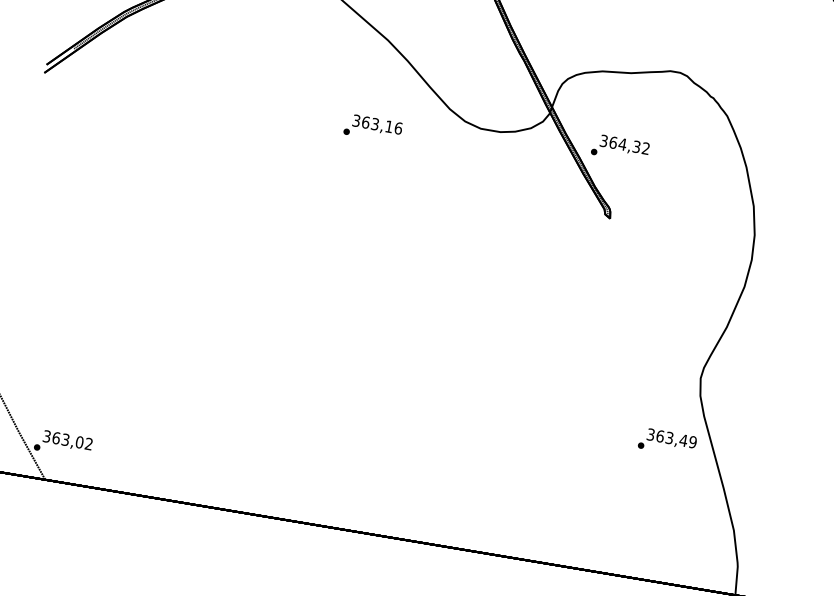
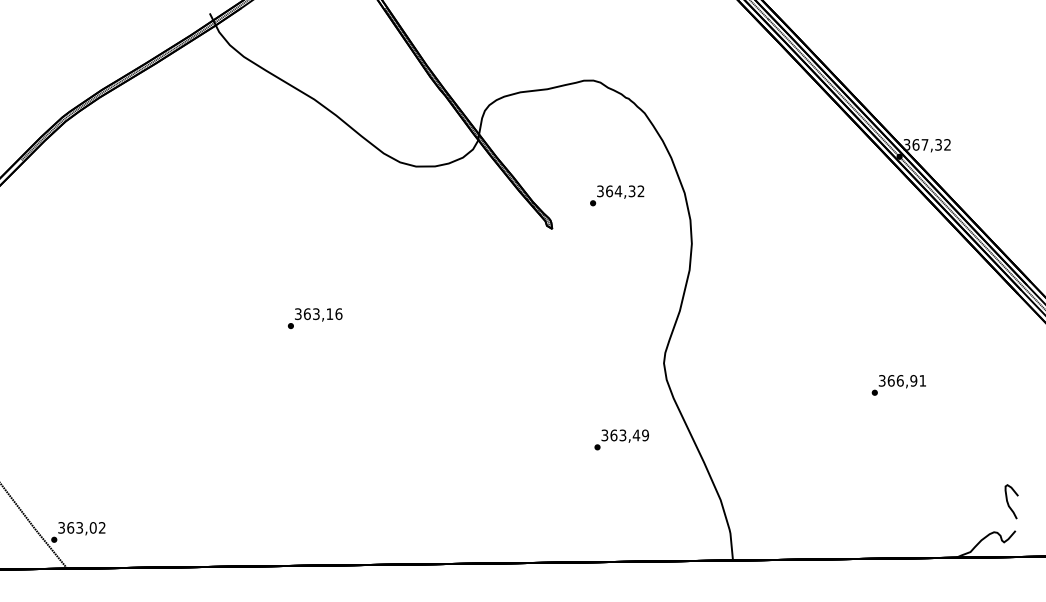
text: (373, 128) -> (315, 318), moved
text: (620, 148) -> (617, 195), moved
text: (667, 442) -> (621, 439), moved

